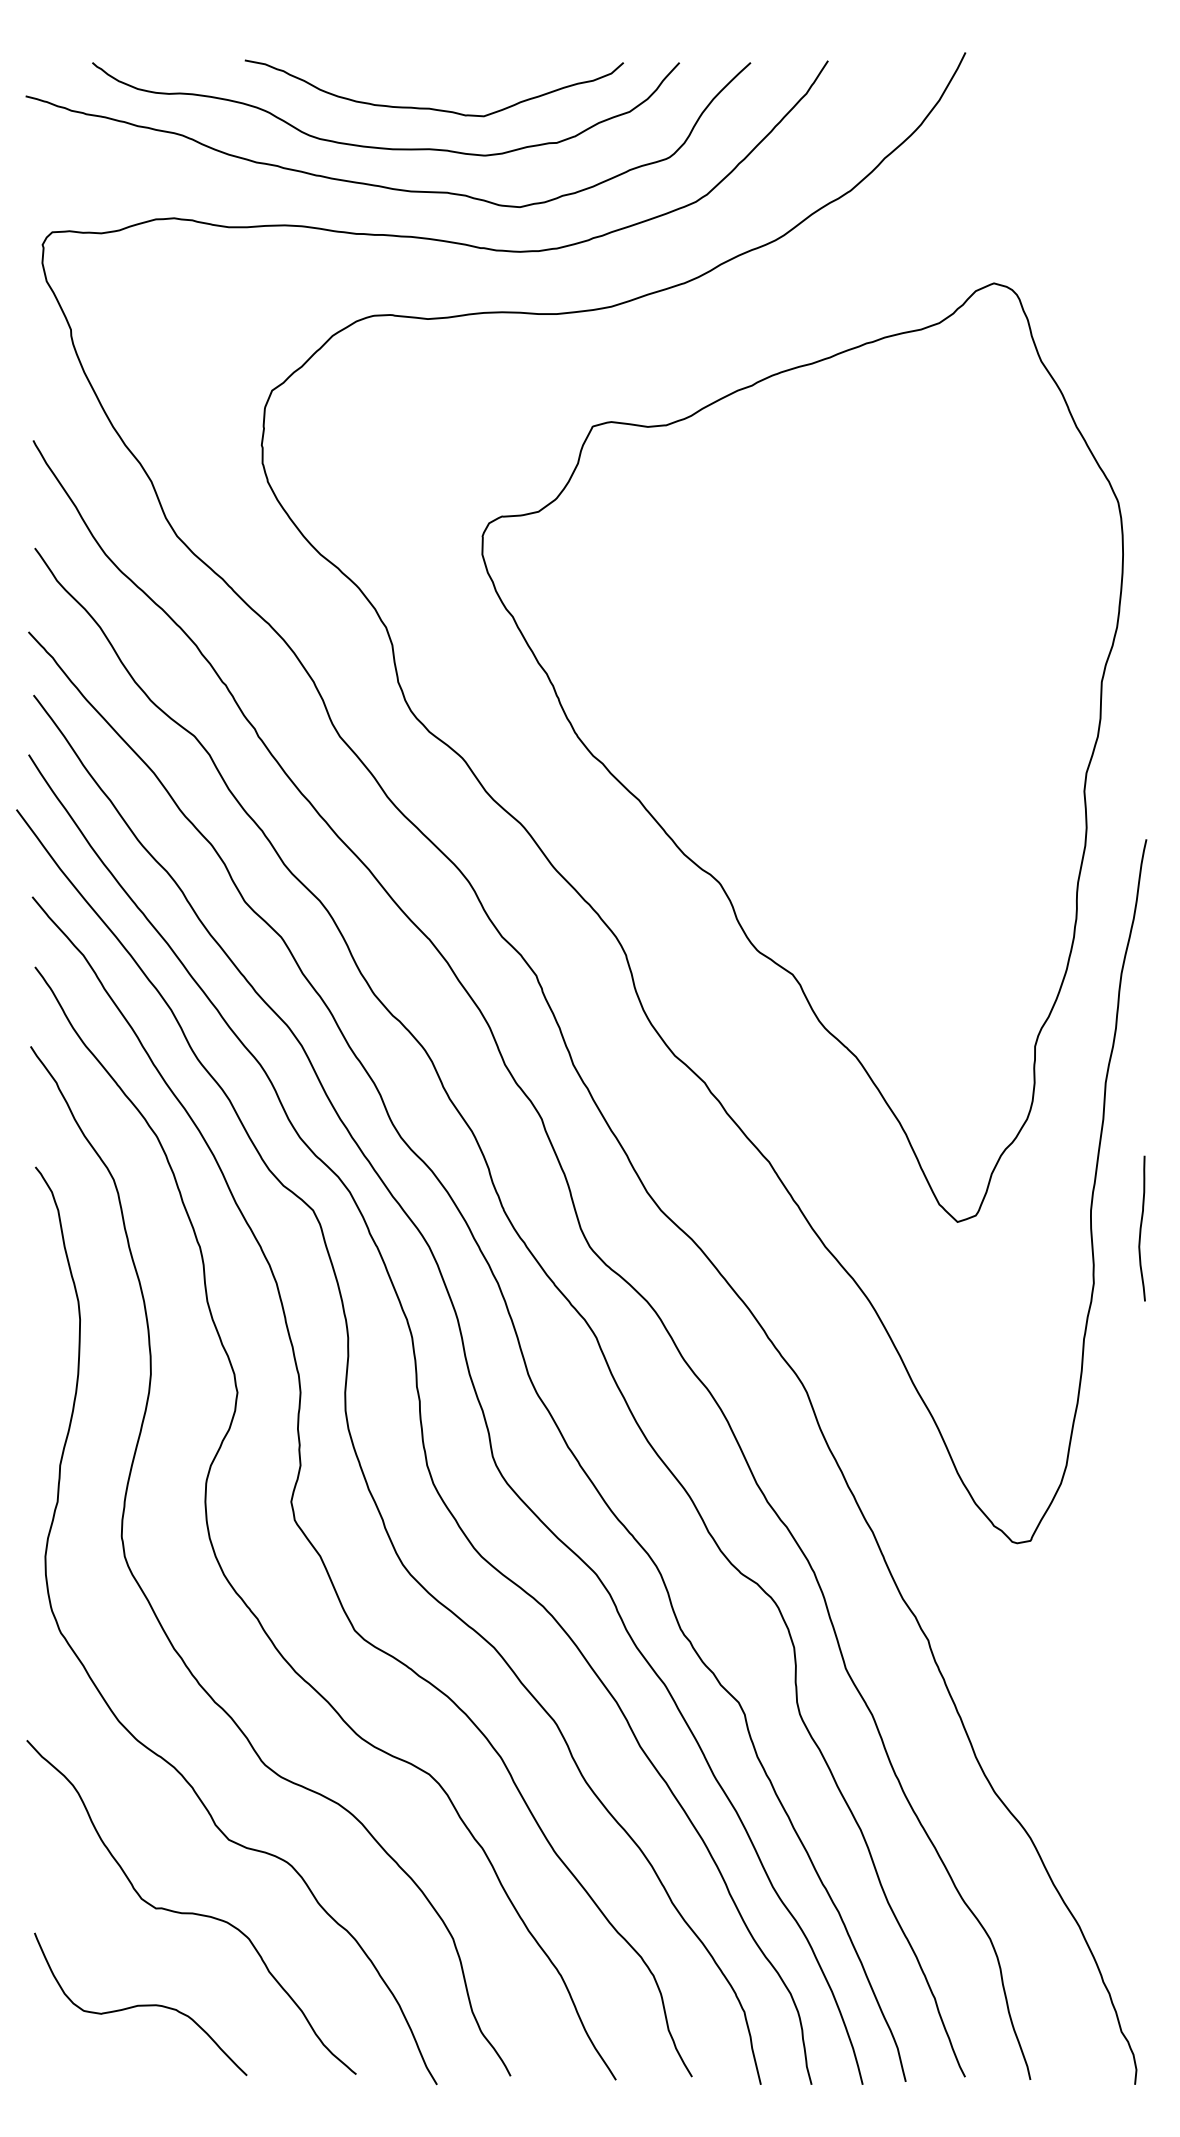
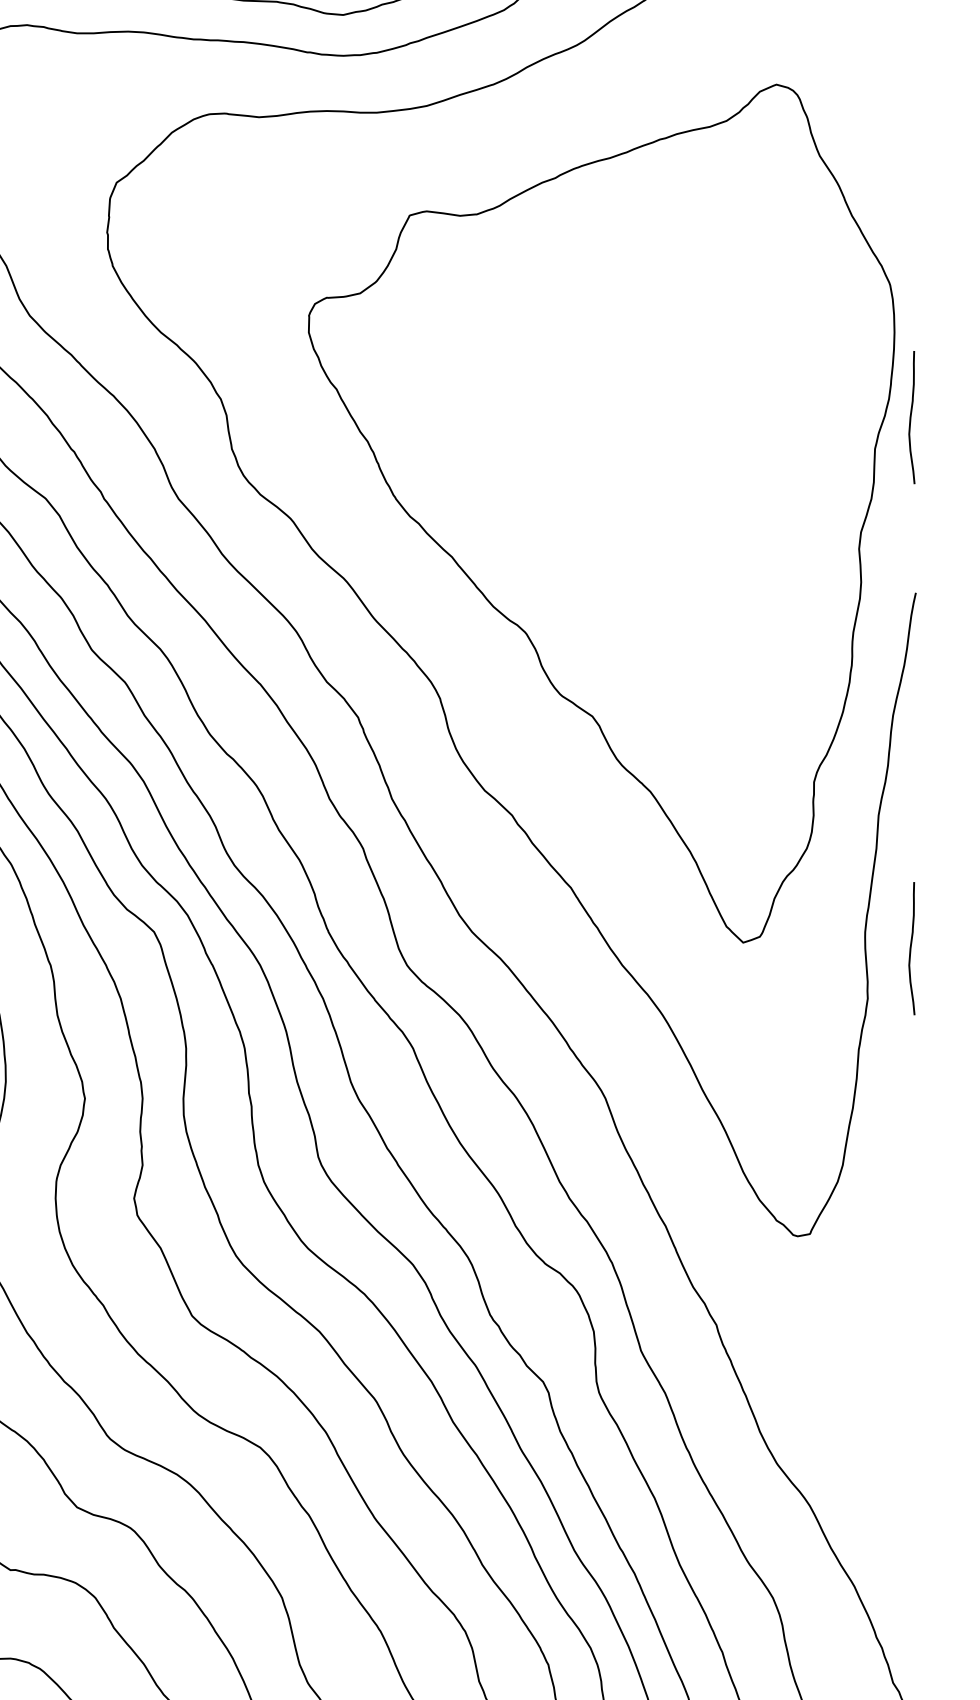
curve: (1141, 647) -> (911, 417), added

